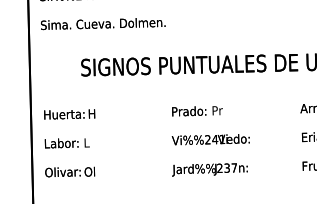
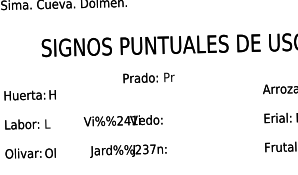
text: (197, 111) -> (149, 78), moved
text: (210, 139) -> (122, 120), moved
text: (209, 169) -> (127, 150), moved

